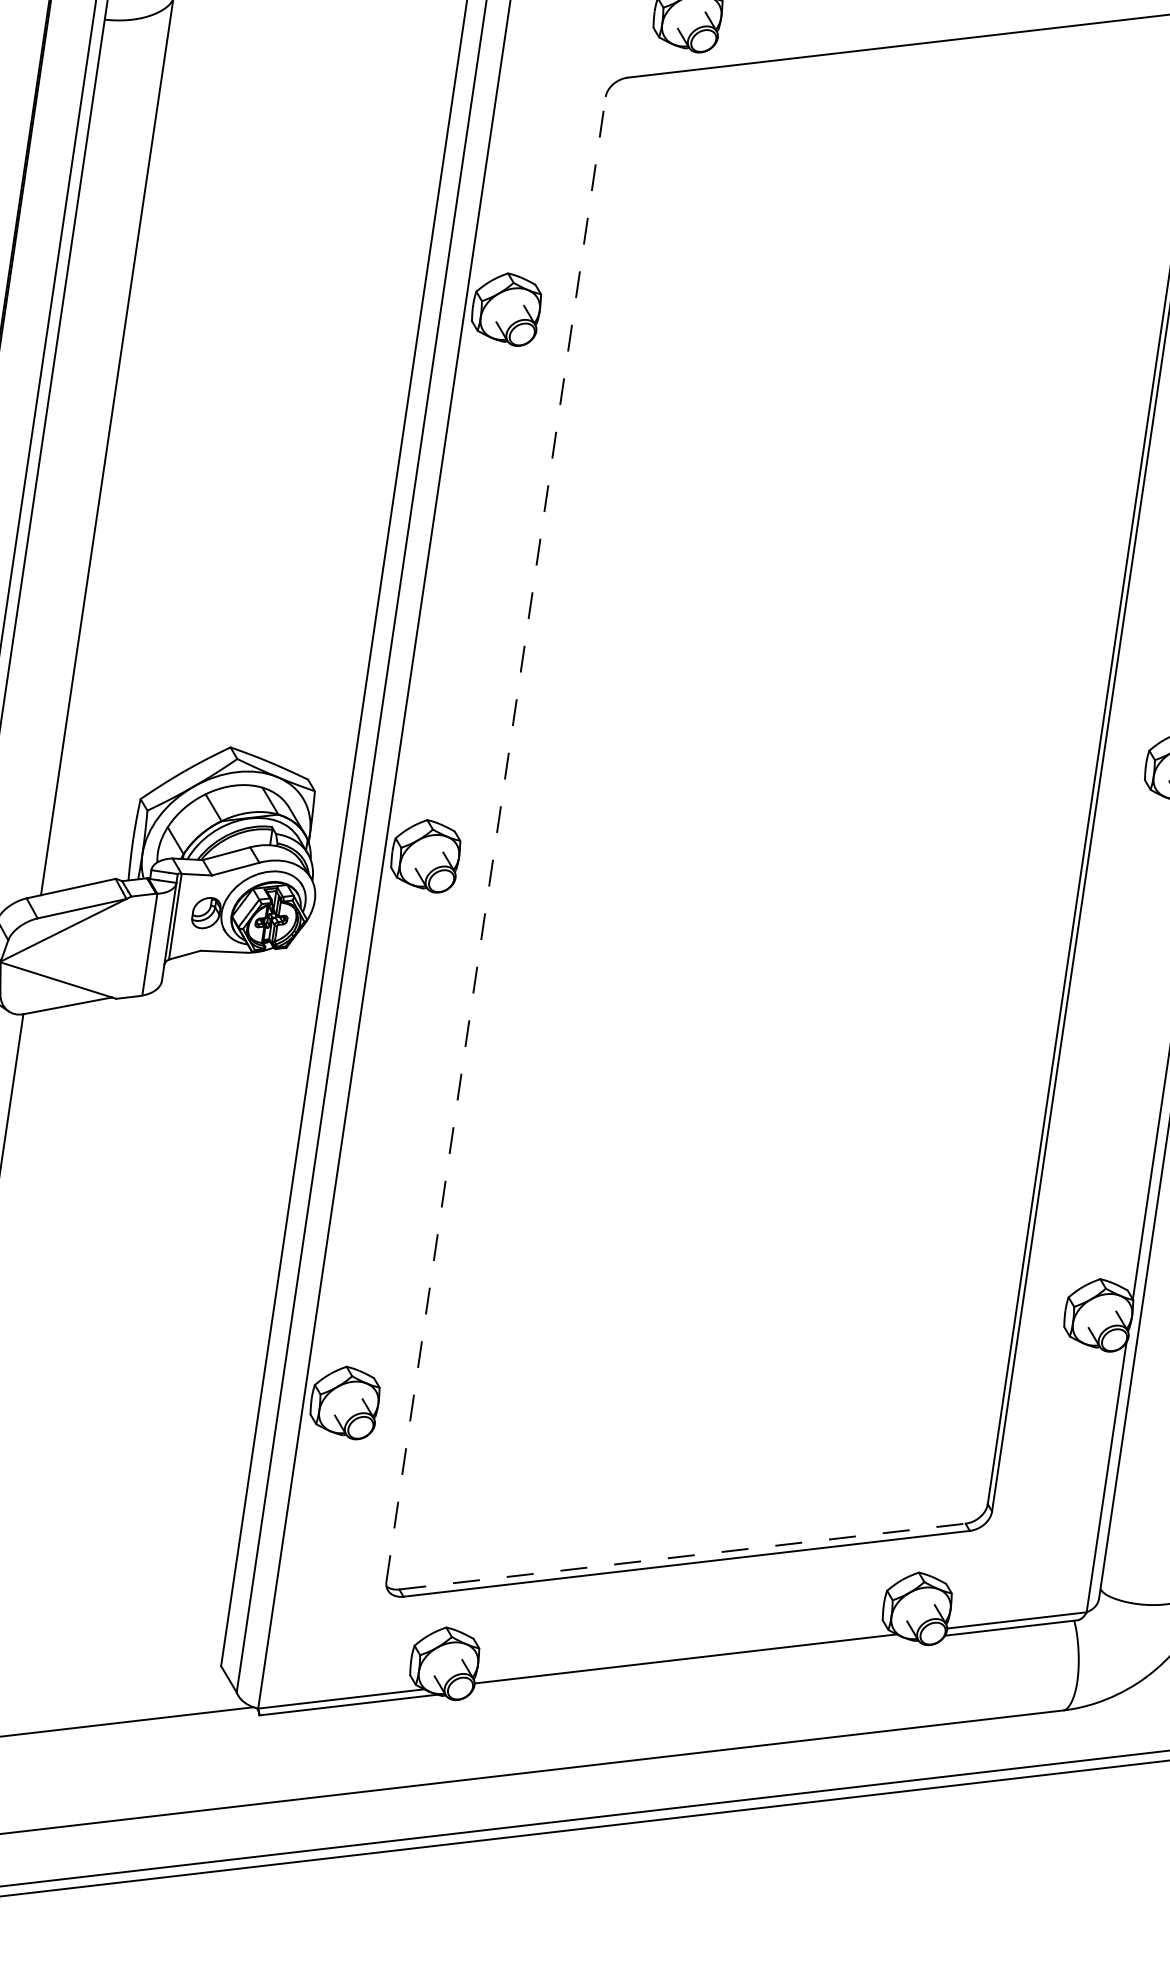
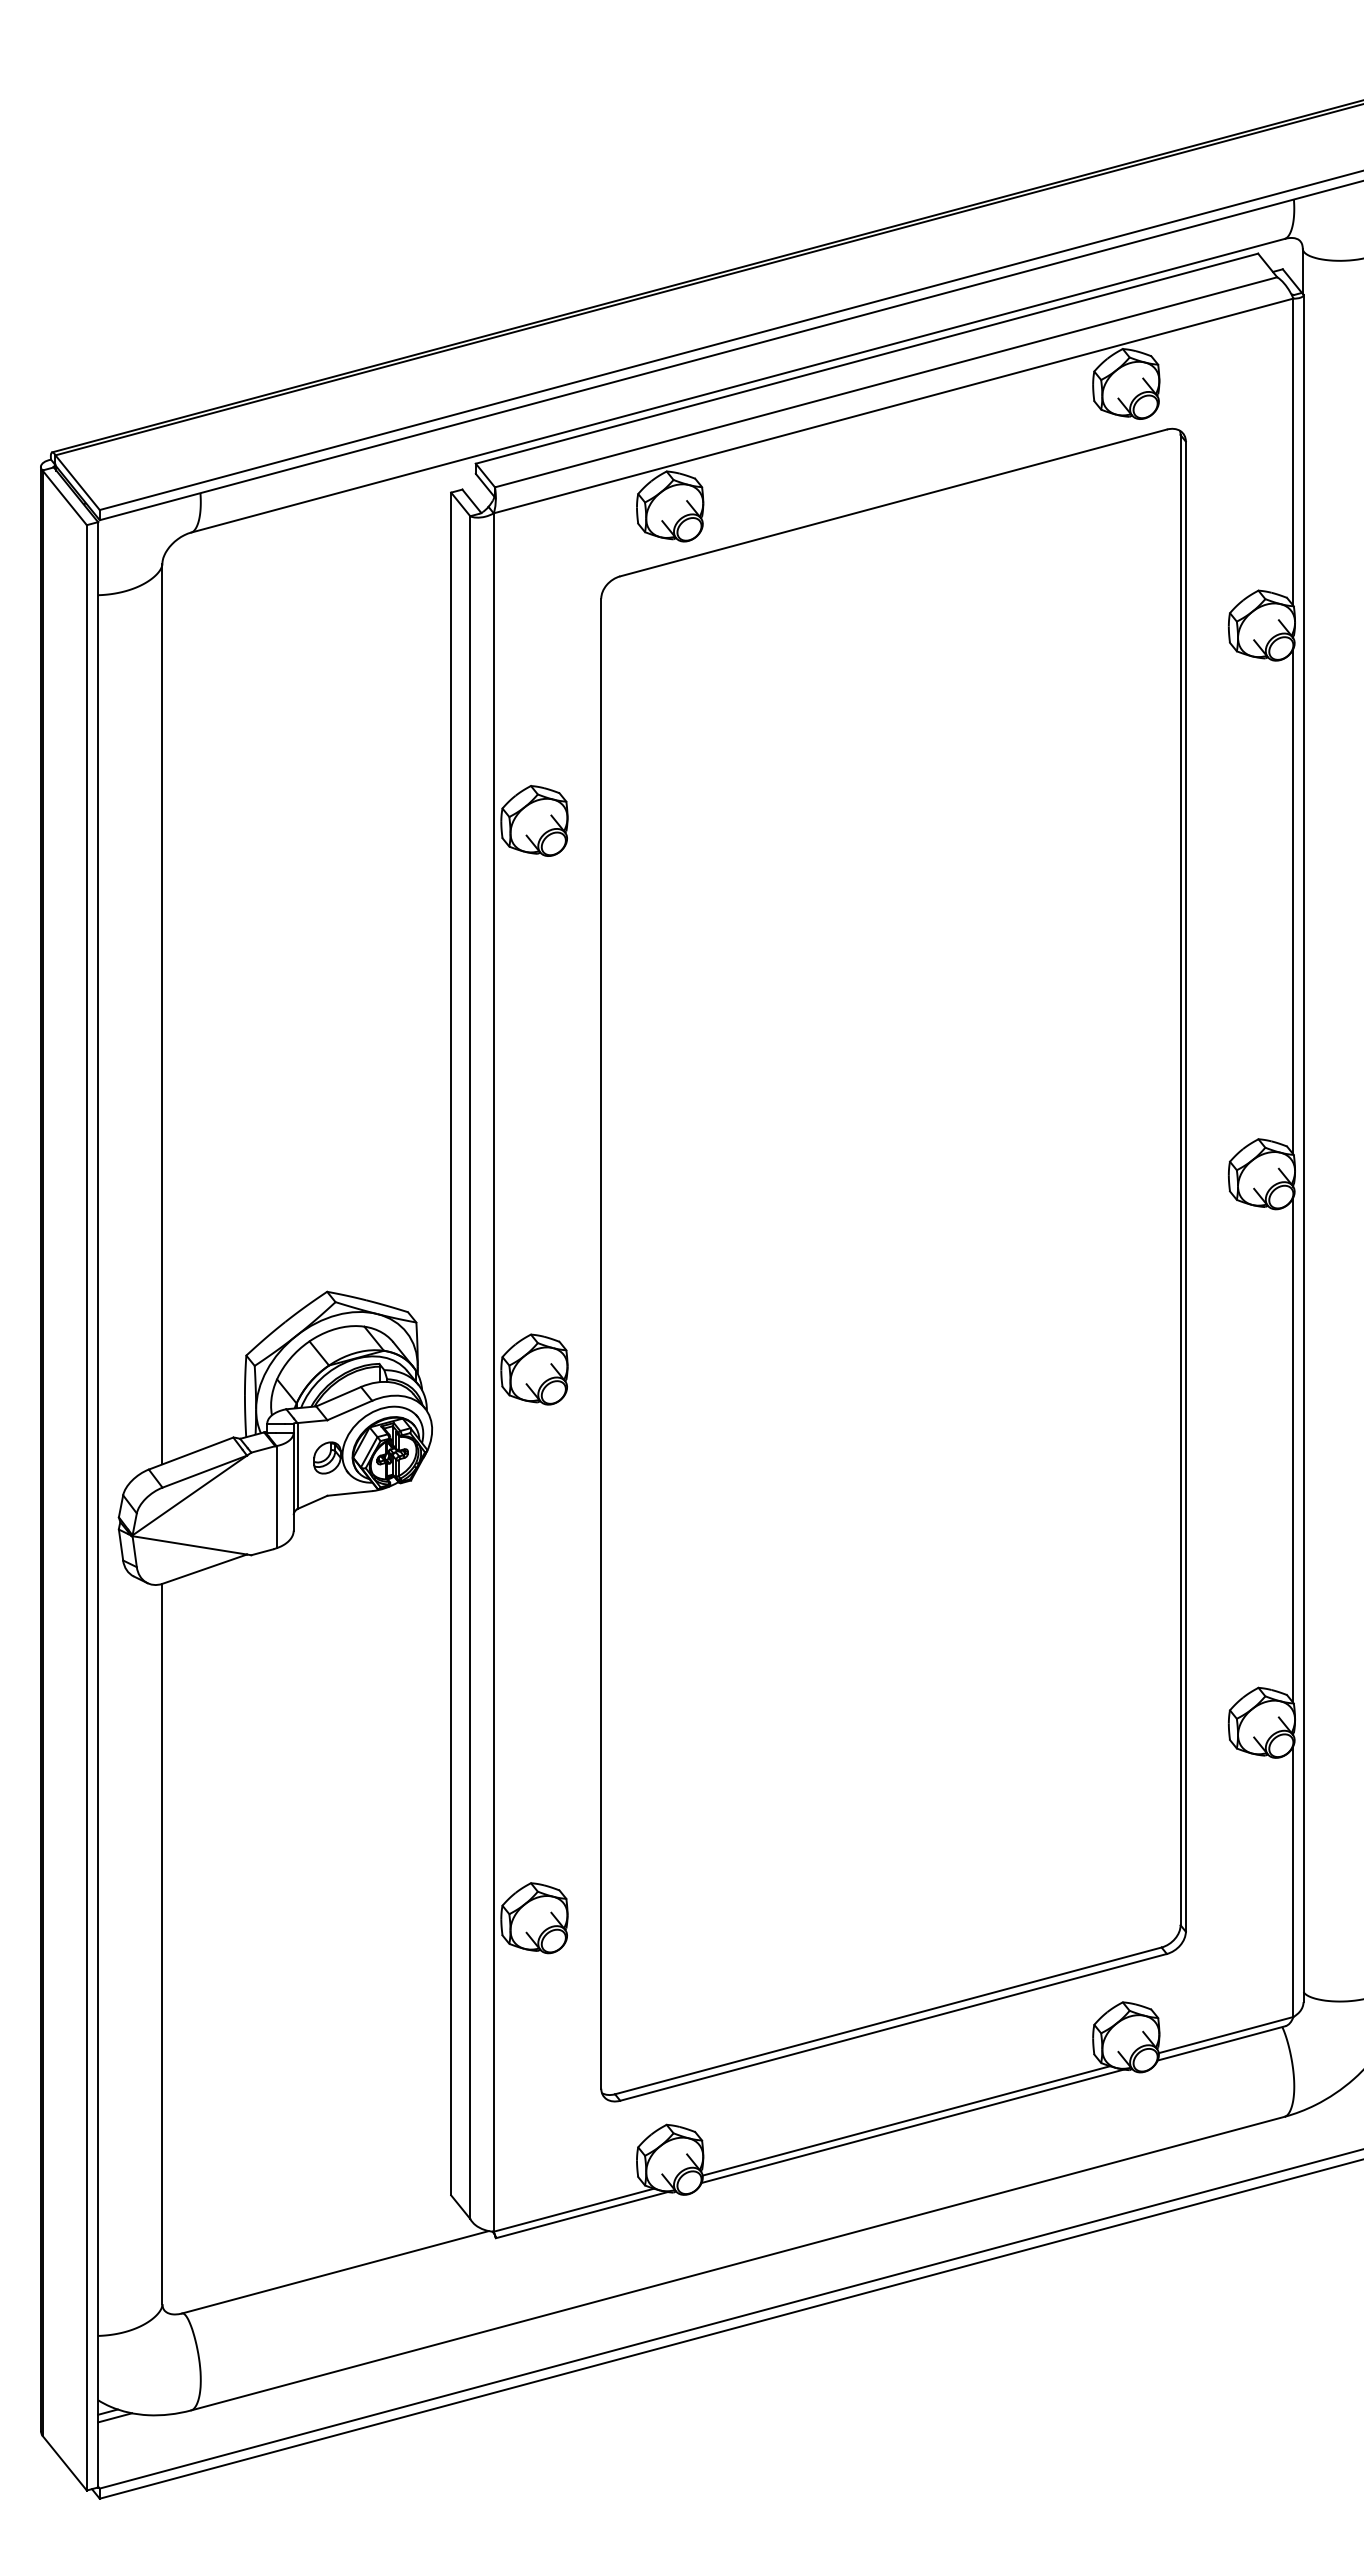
line: (496, 839) -> (601, 1343), dashed -> solid
line: (682, 1556) -> (888, 2020), dashed -> solid
line: (691, 1664) -> (912, 2125), added

